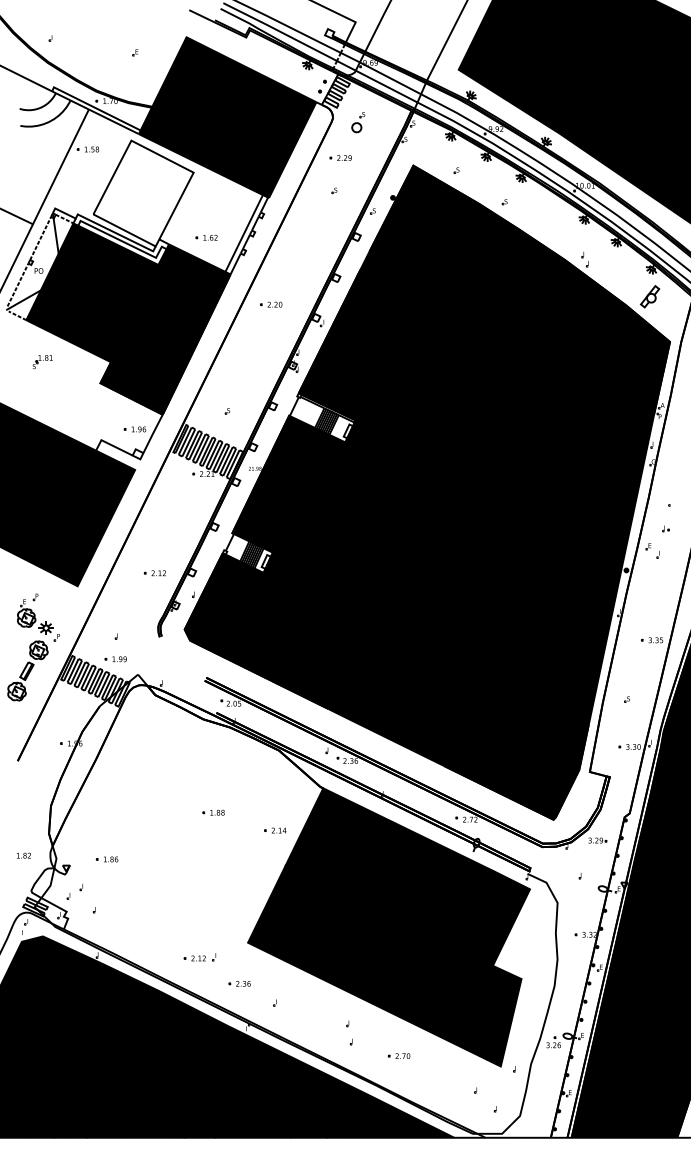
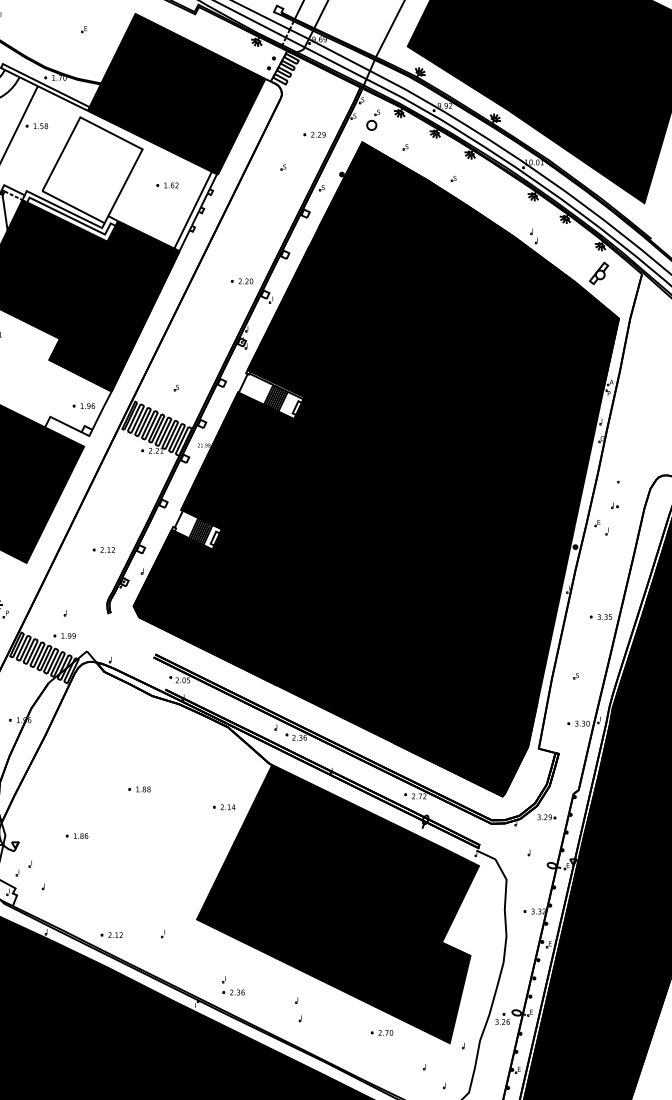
part: (358, 122) -> (373, 120), moved
part: (340, 157) -> (314, 134), moved
part: (206, 237) -> (167, 185), moved
part: (271, 304) -> (242, 281), moved
part: (213, 812) -> (139, 789), moved
part: (106, 859) -> (76, 836), moved
part: (194, 958) -> (111, 935), moved
part: (239, 983) -> (233, 992), moved
part: (398, 1055) -> (381, 1032), moved

